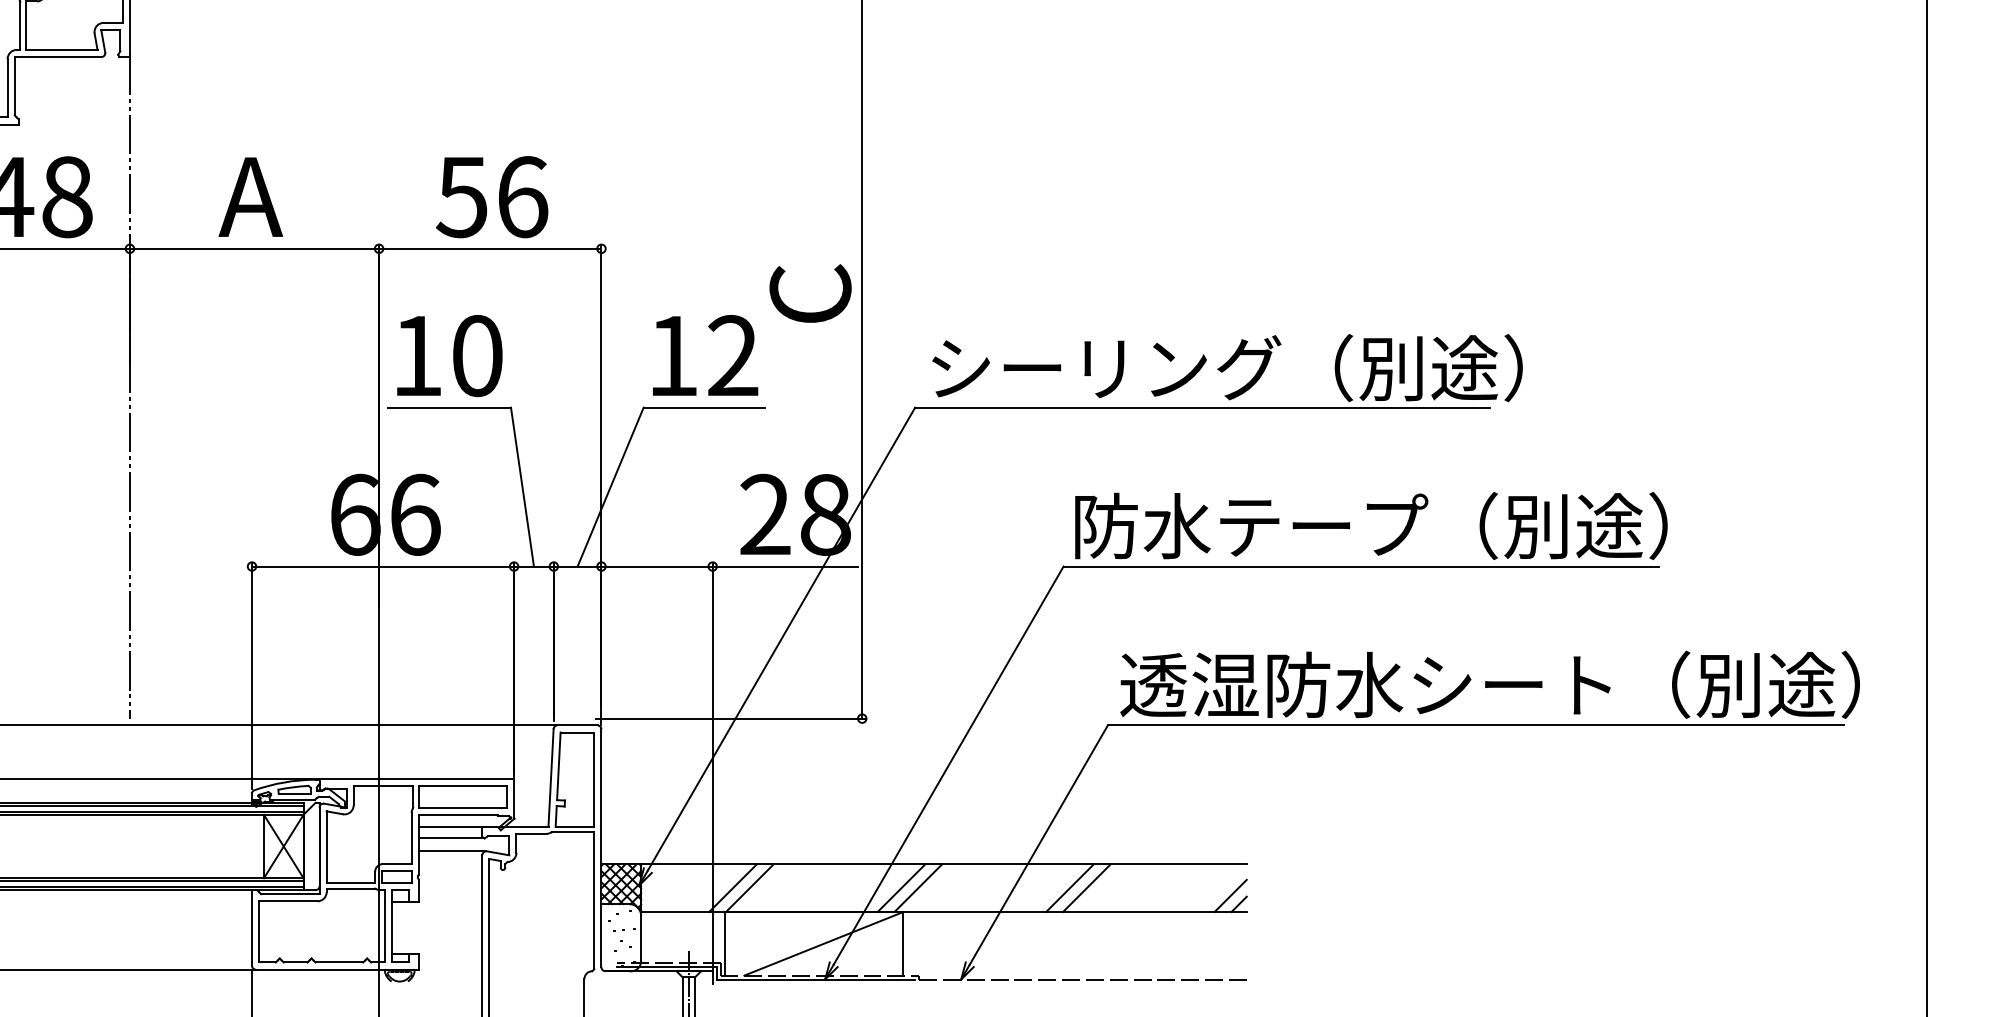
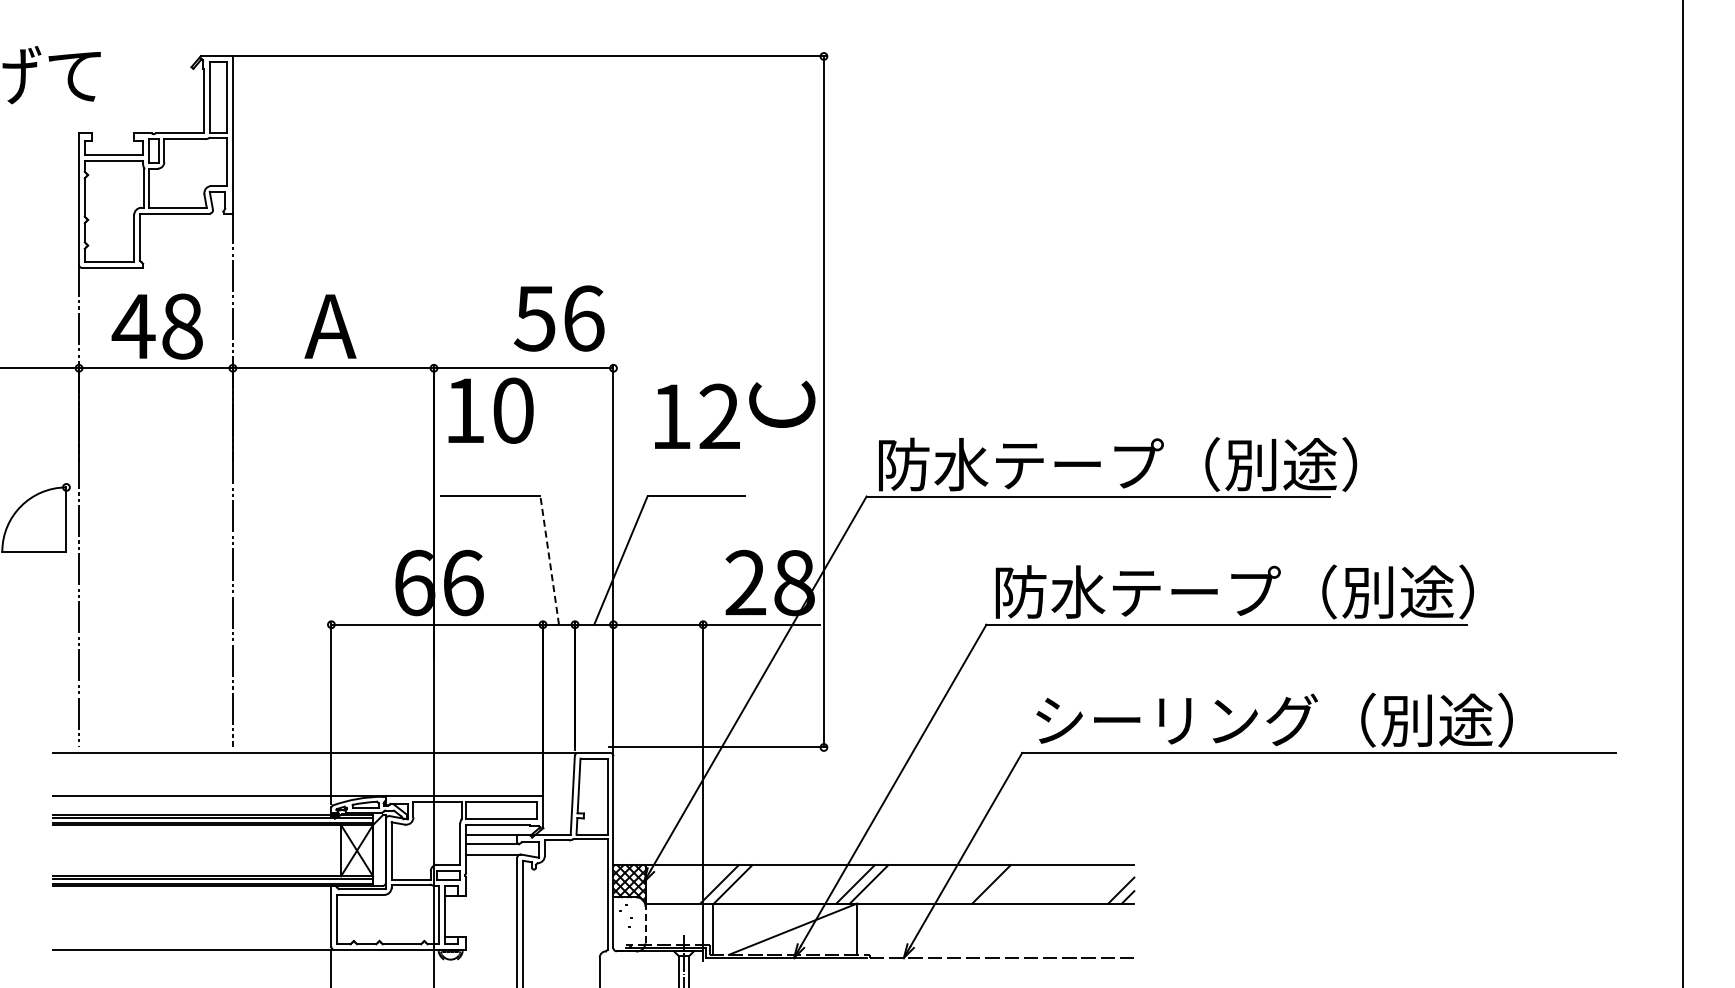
text: (492, 197) -> (559, 318), moved
text: (705, 354) -> (697, 415), moved
text: (449, 355) -> (490, 410), moved
text: (1106, 368) -> (1021, 464), シーリング（別途） -> 防水テープ（別途）
line: (522, 486) -> (549, 560), solid -> dashed
text: (1489, 683) -> (1330, 719), 透湿防水シート（別途） -> シーリング（別途）
line: (1085, 888) -> (1004, 884), removed
line: (641, 937) -> (645, 924), solid -> dashed

